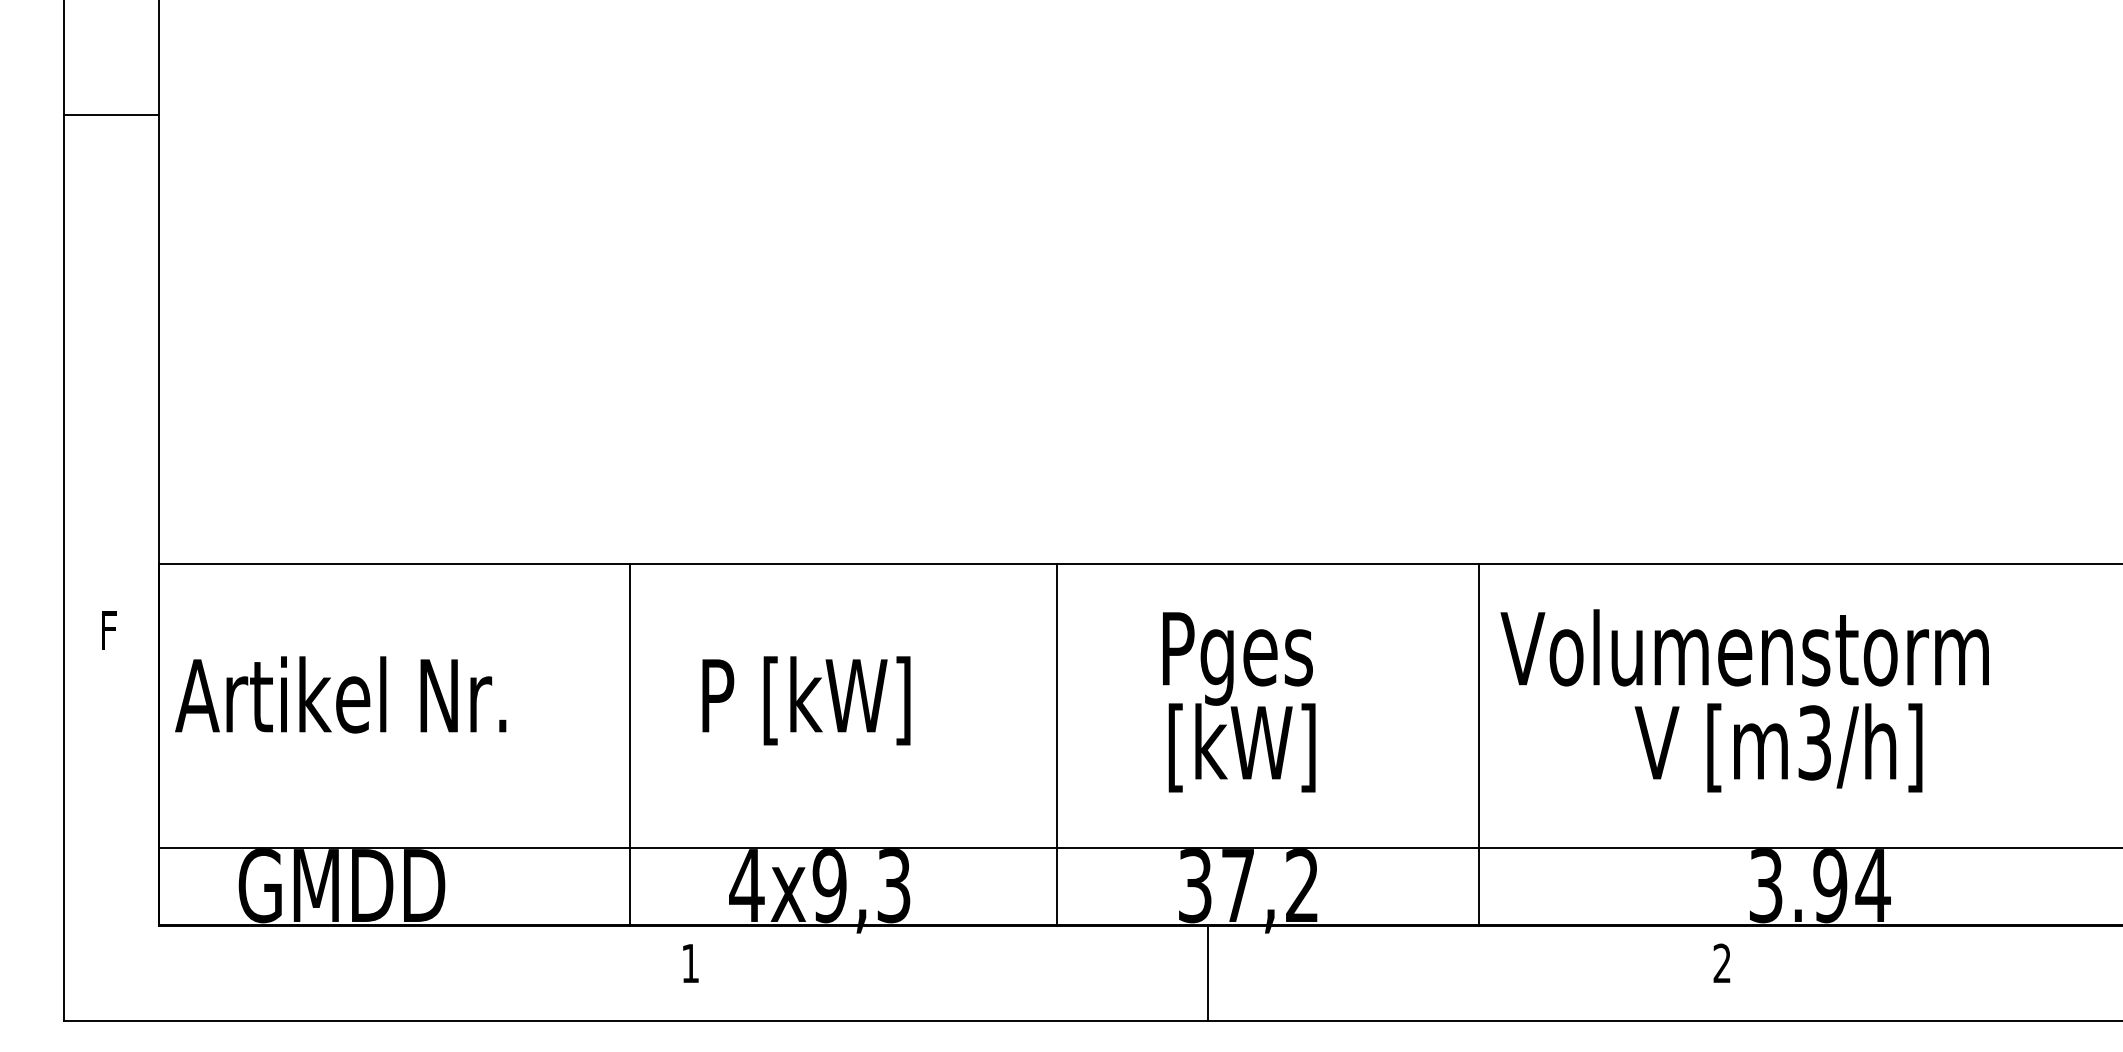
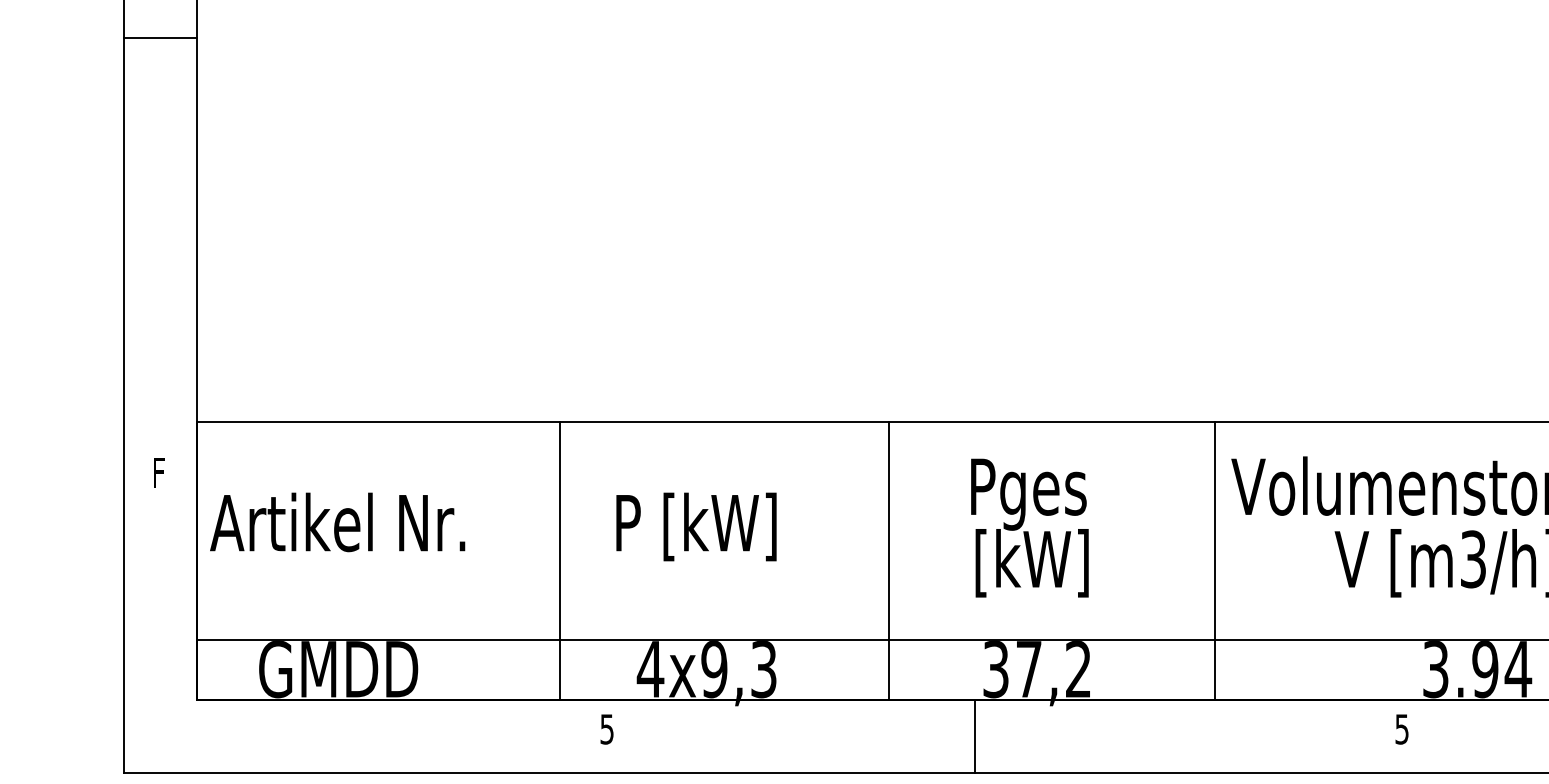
line: (110, 115) -> (160, 38), moved
text: (690, 963) -> (607, 729), 1 -> 5
text: (1721, 963) -> (1401, 729), 2 -> 5
line: (1208, 972) -> (975, 736), moved

